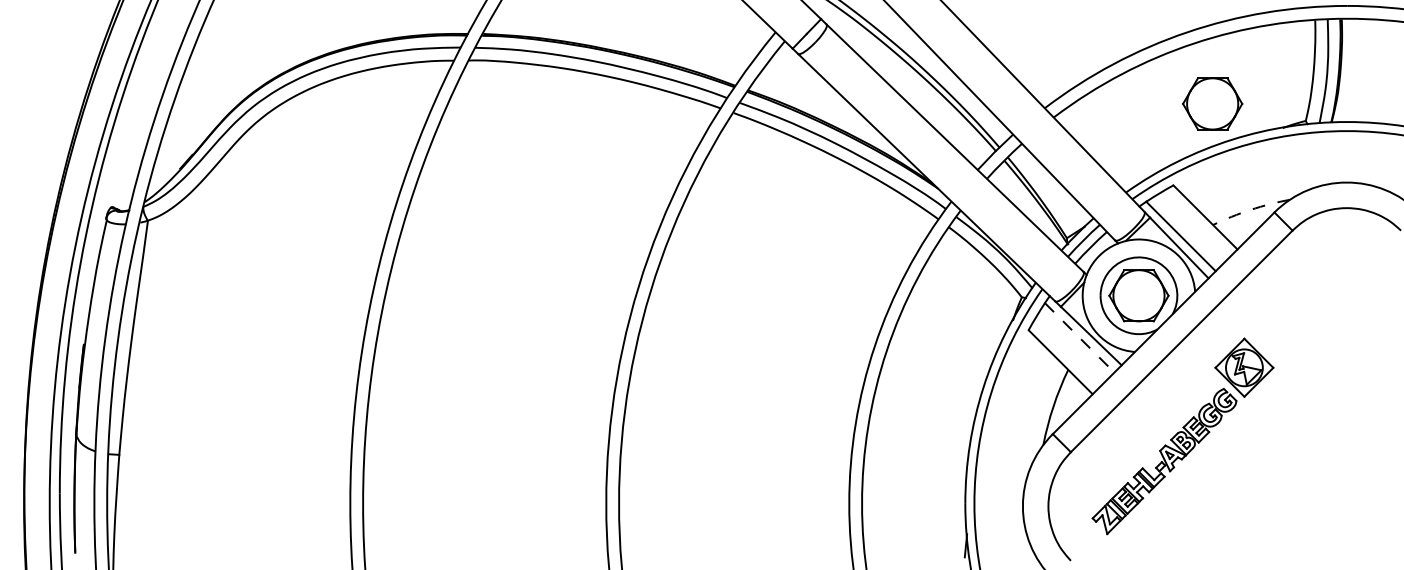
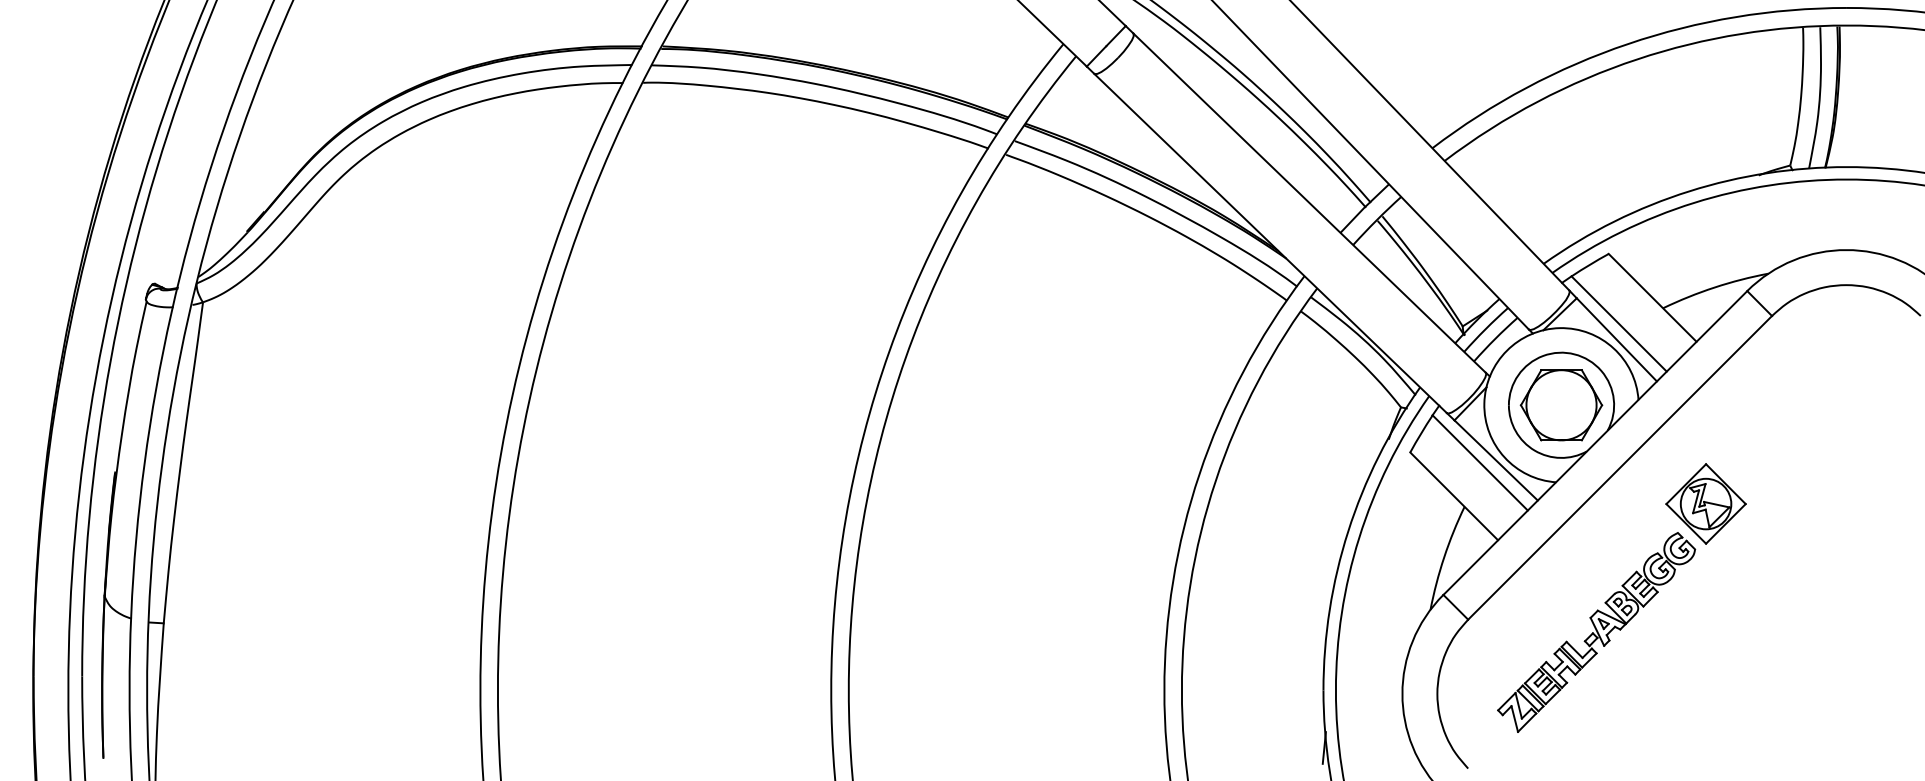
part: (1212, 104) -> (1662, 142), removed
arc: (1250, 209) -> (1714, 287), dashed -> solid
line: (1079, 338) -> (1480, 463), dashed -> solid

